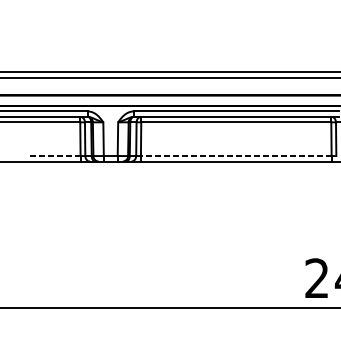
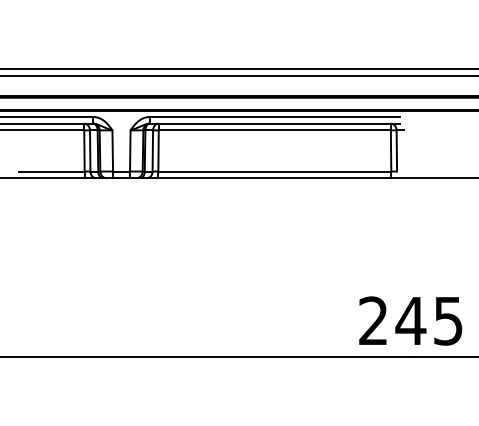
line: (53, 156) -> (51, 171), dashed -> solid
line: (236, 156) -> (274, 171), dashed -> solid

